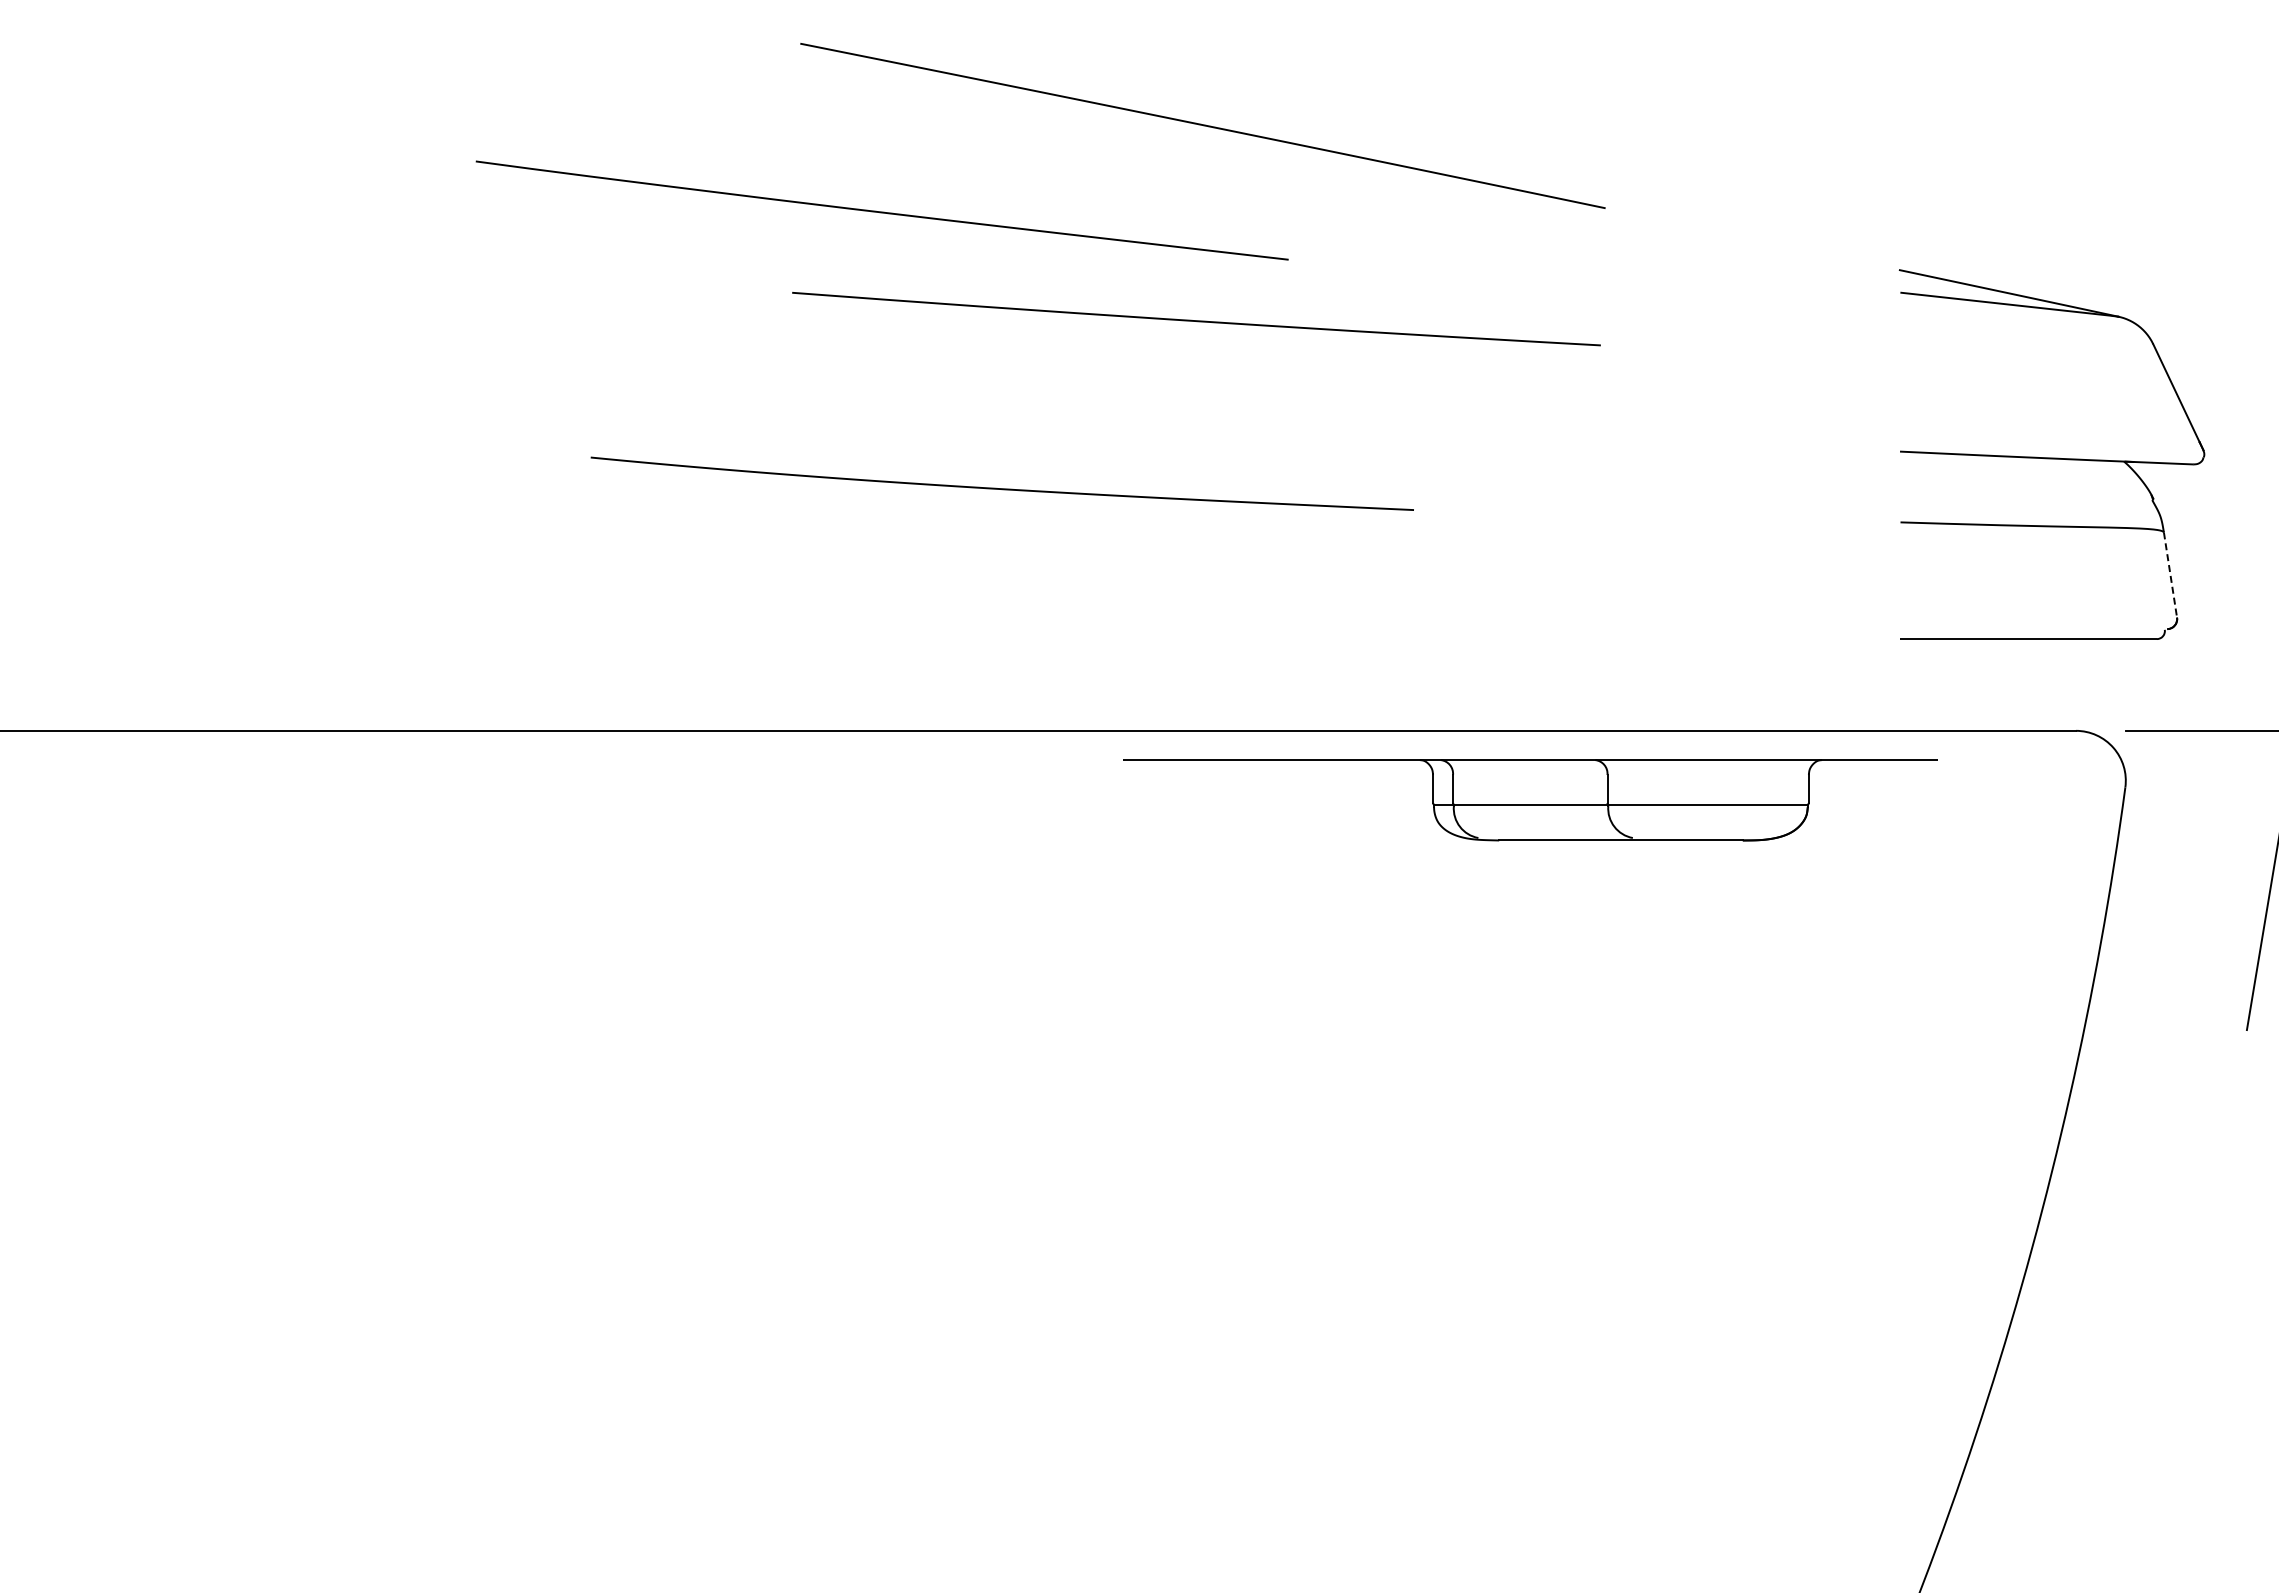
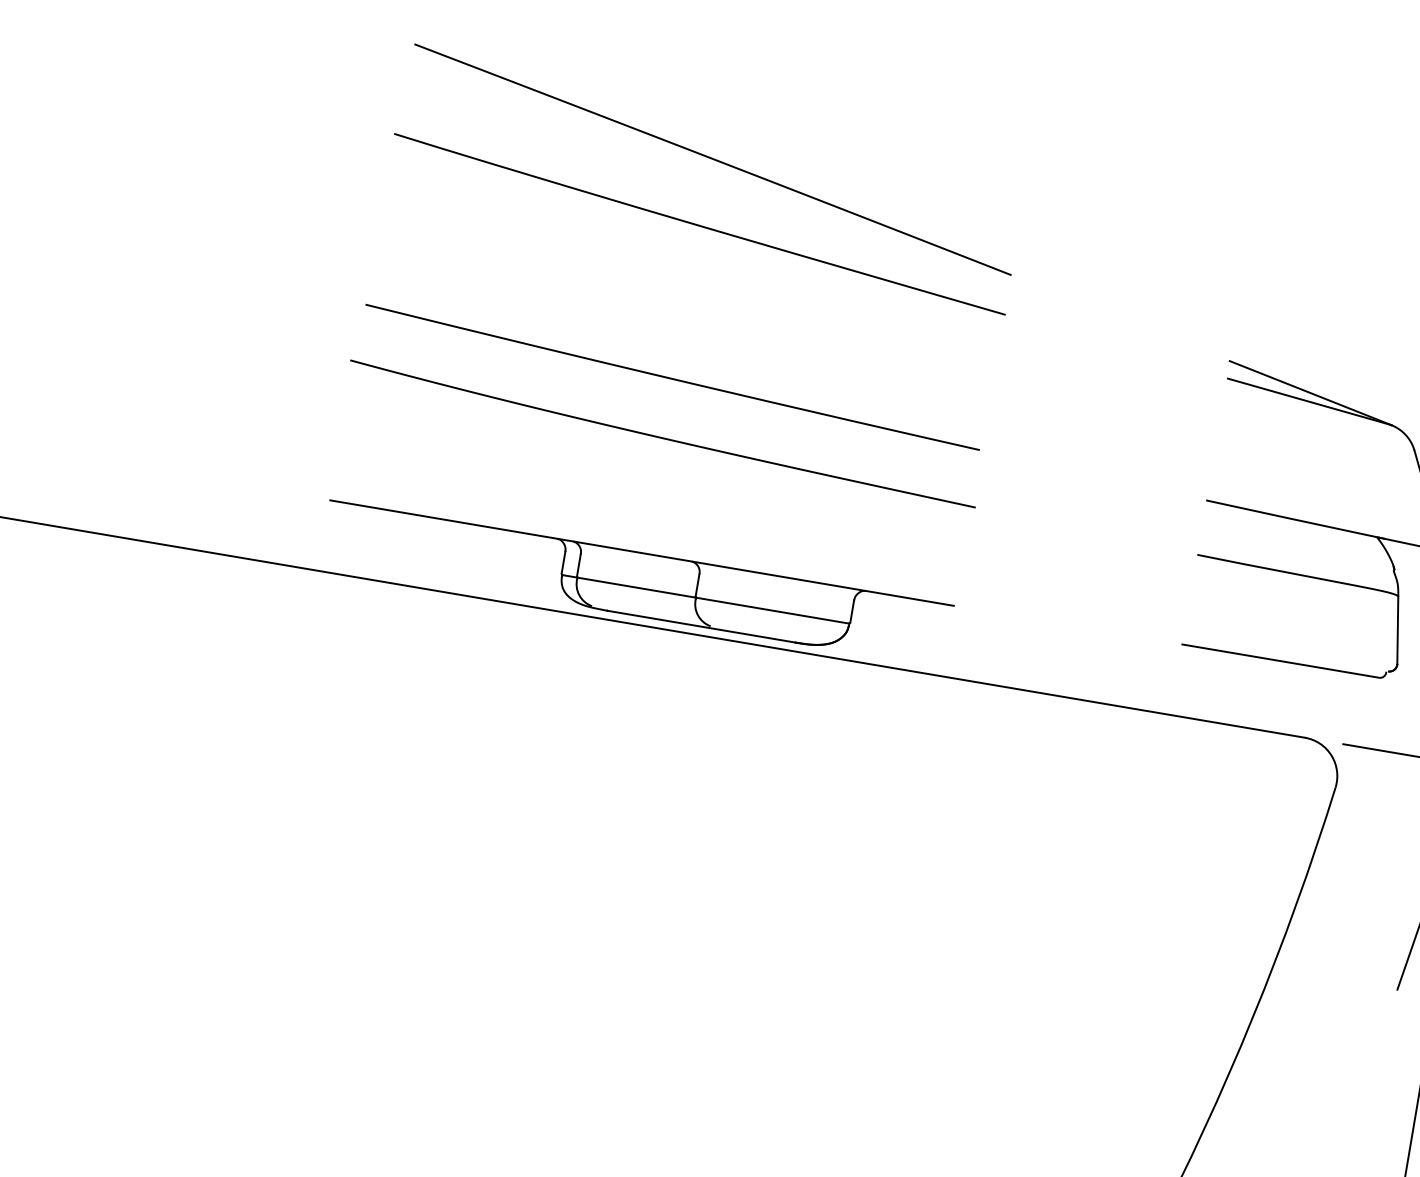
curve: (881, 211) -> (699, 224), moved
curve: (1196, 320) -> (672, 378), moved
curve: (1001, 488) -> (661, 437), moved
line: (2170, 575) -> (1397, 630), dashed -> solid
part: (1530, 800) -> (636, 584), moved

